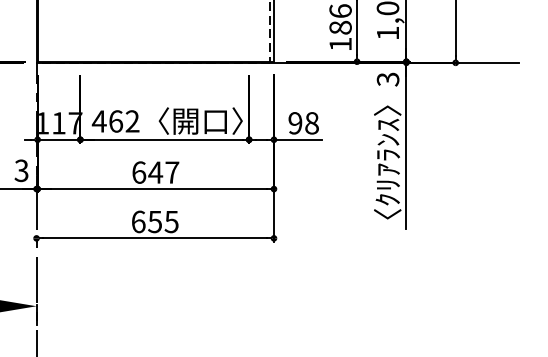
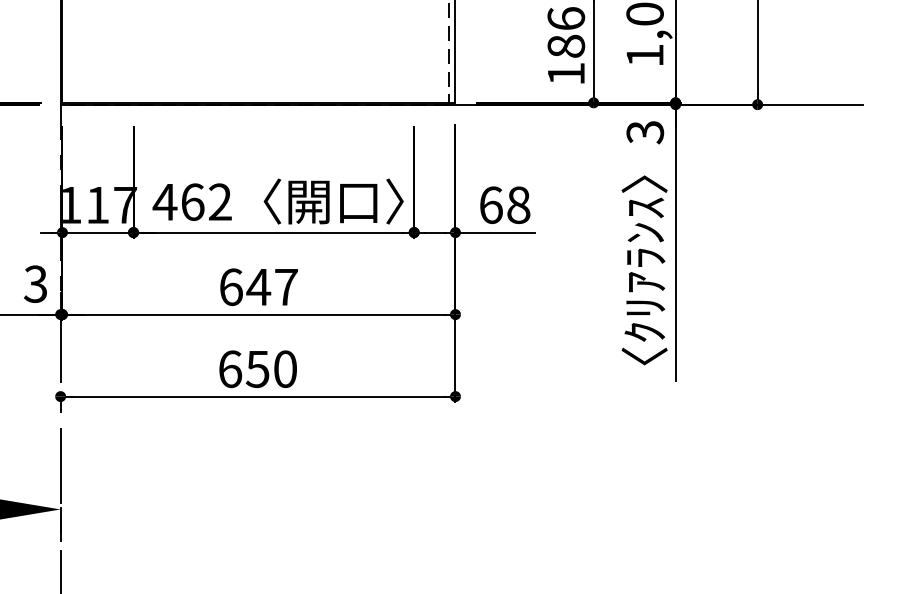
text: (295, 123) -> (491, 205), 98 -> 68
text: (171, 221) -> (285, 368), 655 -> 650

